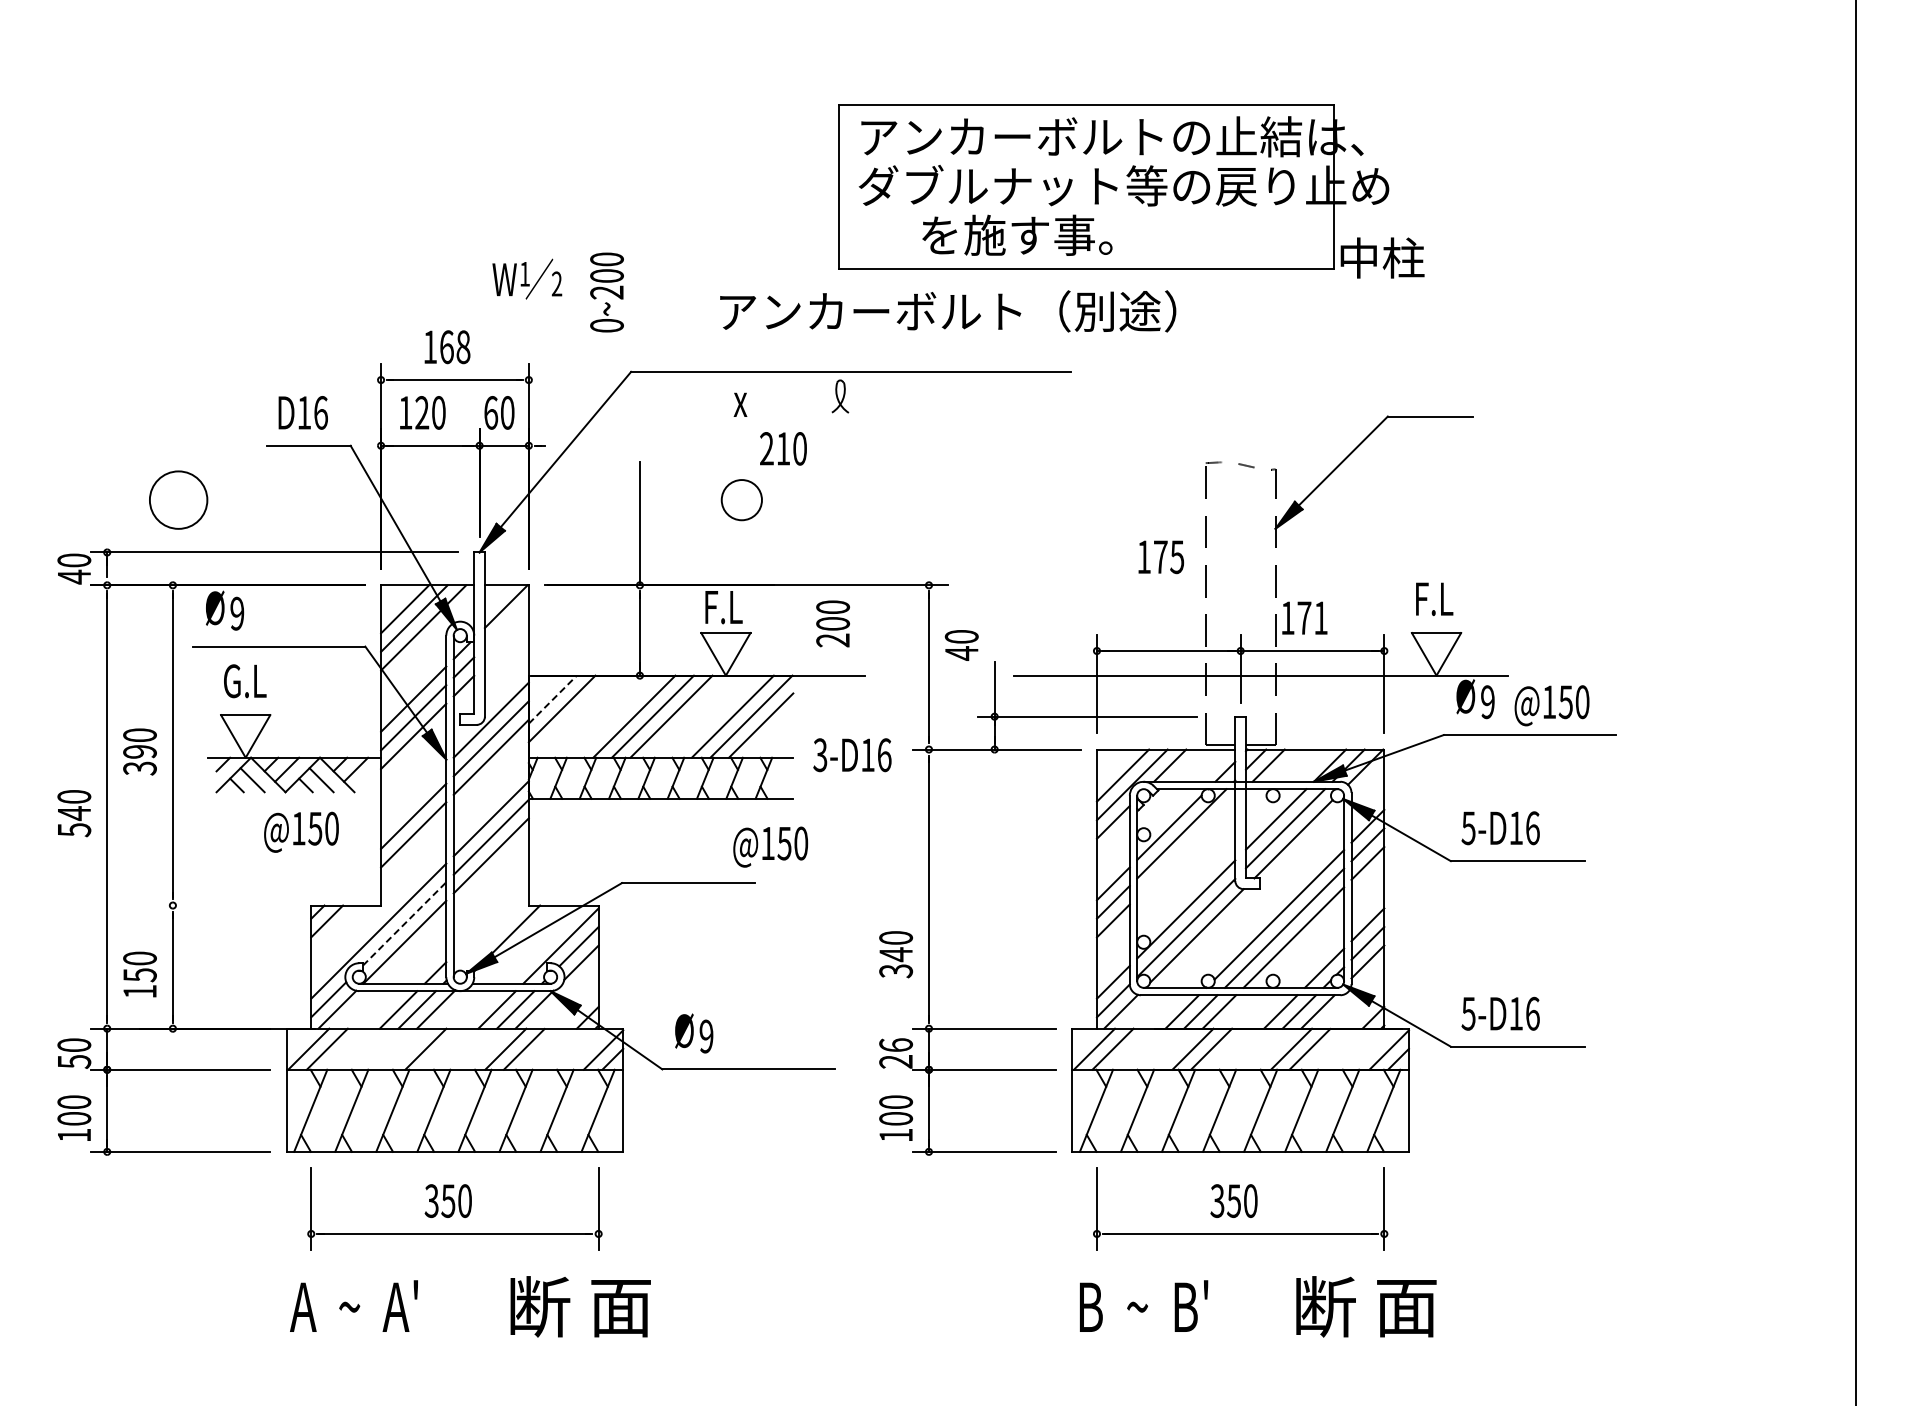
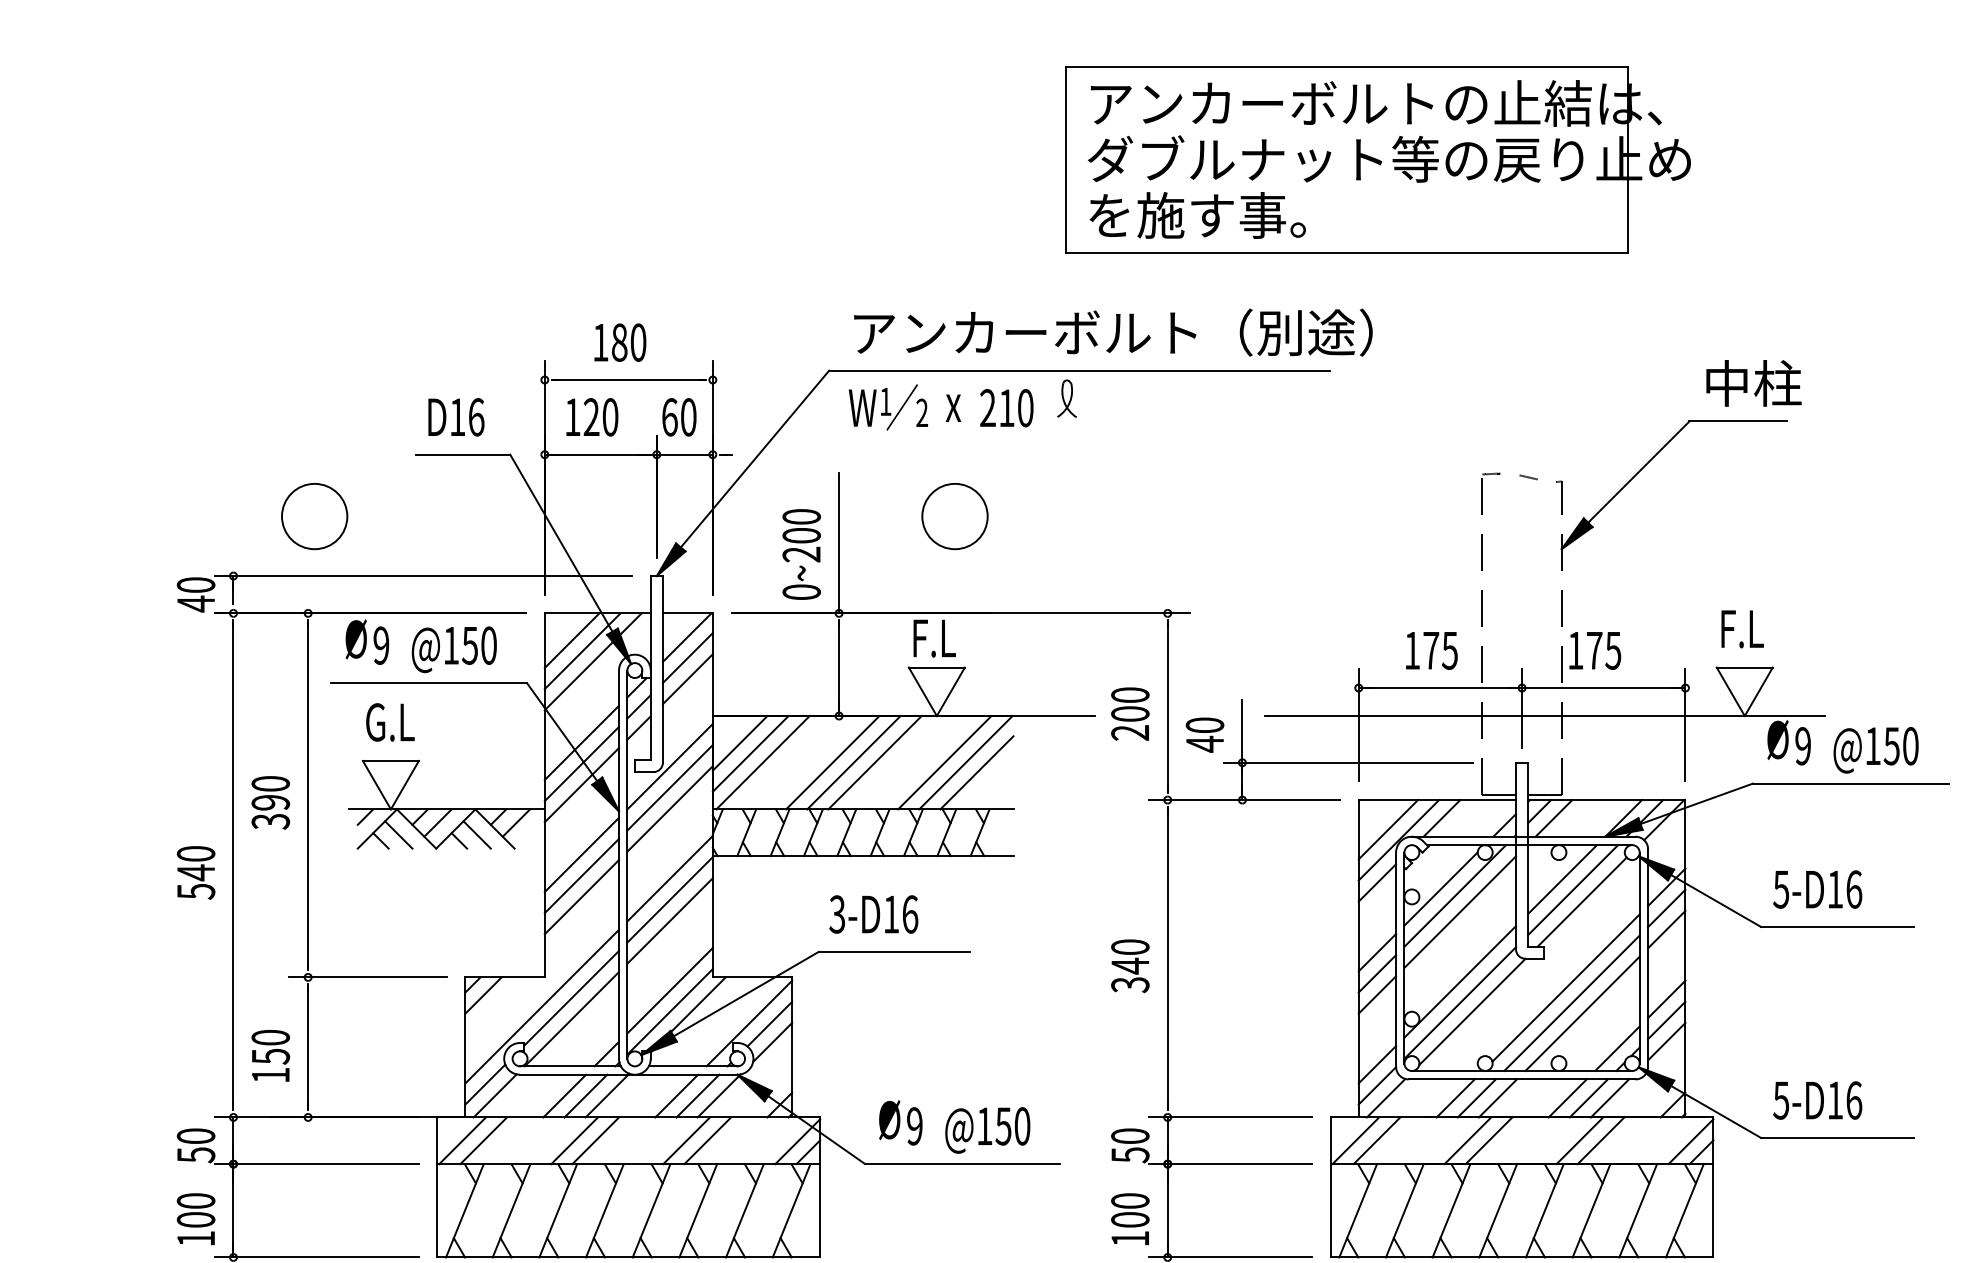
text: (1017, 234) -> (1197, 214), moved
text: (1382, 257) -> (1753, 382), moved
text: (527, 278) -> (888, 406), moved
text: (606, 292) -> (801, 554), moved
text: (948, 311) -> (1113, 332), moved
text: (455, 347) -> (629, 342), 168 -> 180
text: (783, 448) -> (1006, 407), moved
circle: (741, 499) -> (954, 515), size x1.43
text: (1160, 557) -> (1430, 651), moved
text: (1320, 618) -> (1612, 651), 171 -> 175
text: (833, 623) -> (1130, 713), moved
line: (506, 624) -> (687, 657), added
line: (506, 643) -> (687, 679), added
text: (961, 645) -> (1204, 735), moved
line: (552, 699) -> (739, 743), dashed -> solid
line: (572, 716) -> (762, 762), added
text: (852, 755) -> (873, 914), moved
line: (413, 797) -> (581, 854), added
text: (301, 831) -> (454, 648), moved
text: (770, 846) -> (987, 1129), moved
line: (1186, 848) -> (1460, 912), added
line: (225, 905) -> (367, 977), added
line: (490, 916) -> (669, 989), added
line: (404, 923) -> (571, 997), dashed -> solid
line: (490, 935) -> (669, 1011), added
text: (896, 954) -> (1130, 966), moved
line: (406, 1048) -> (573, 1139), added
text: (896, 1053) -> (1130, 1145), 26 -> 50

